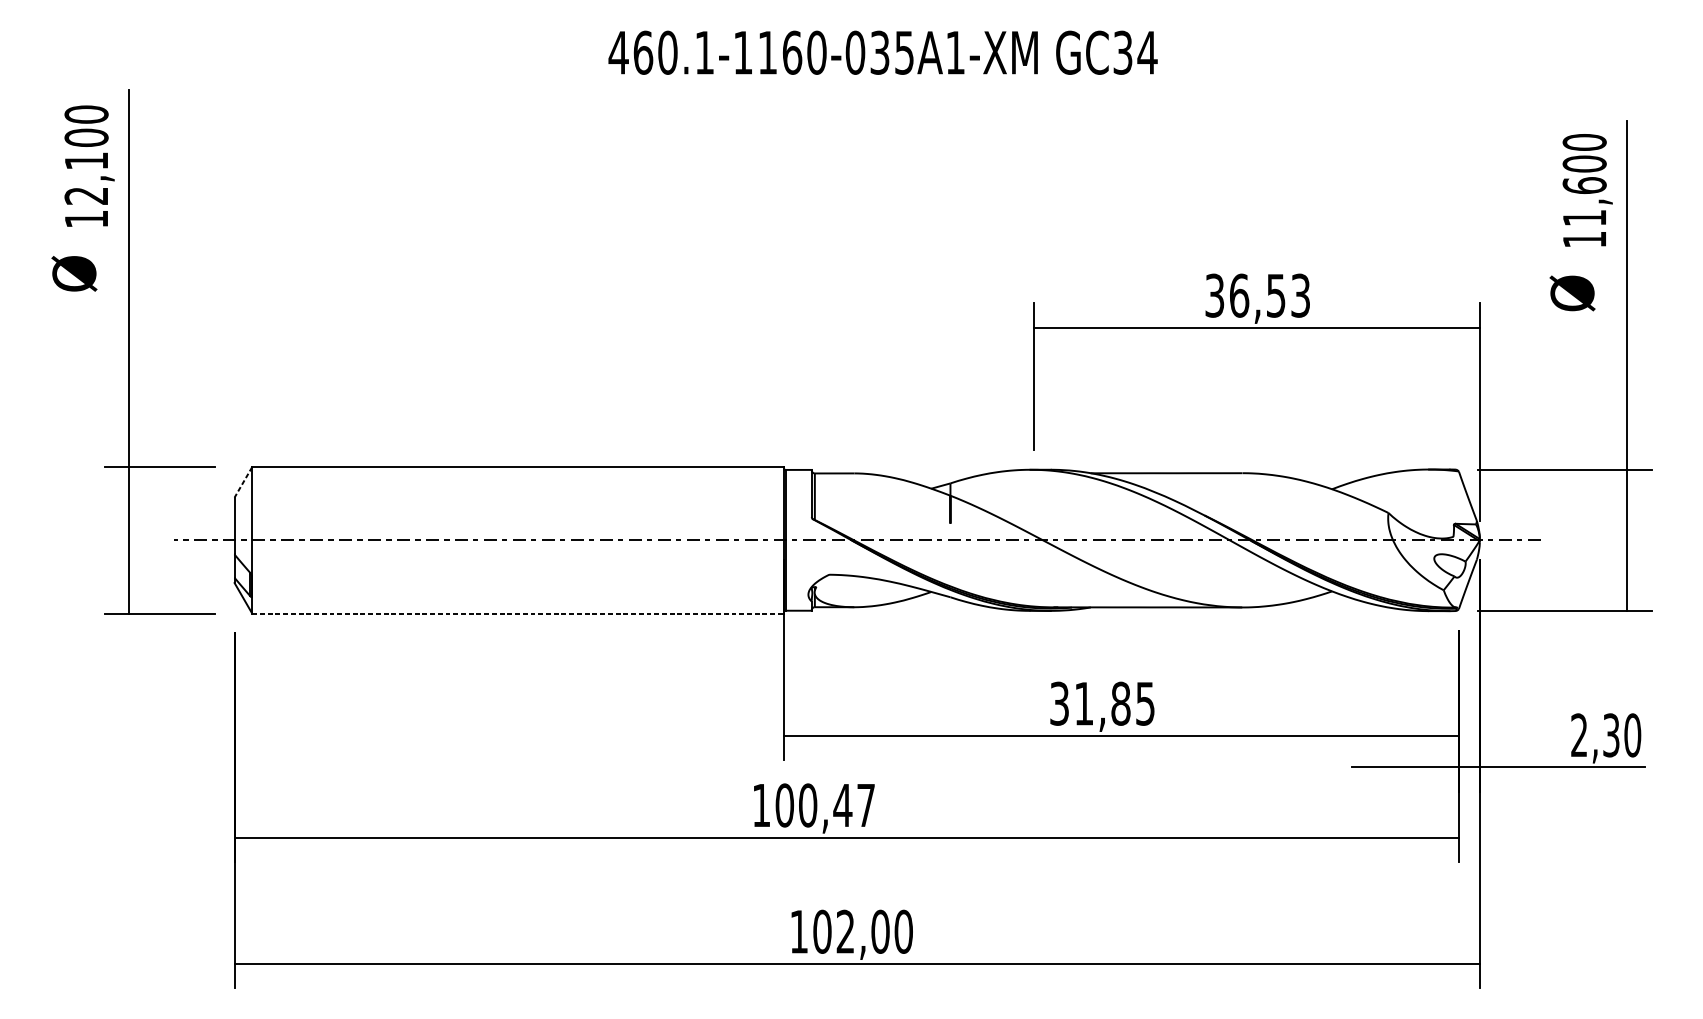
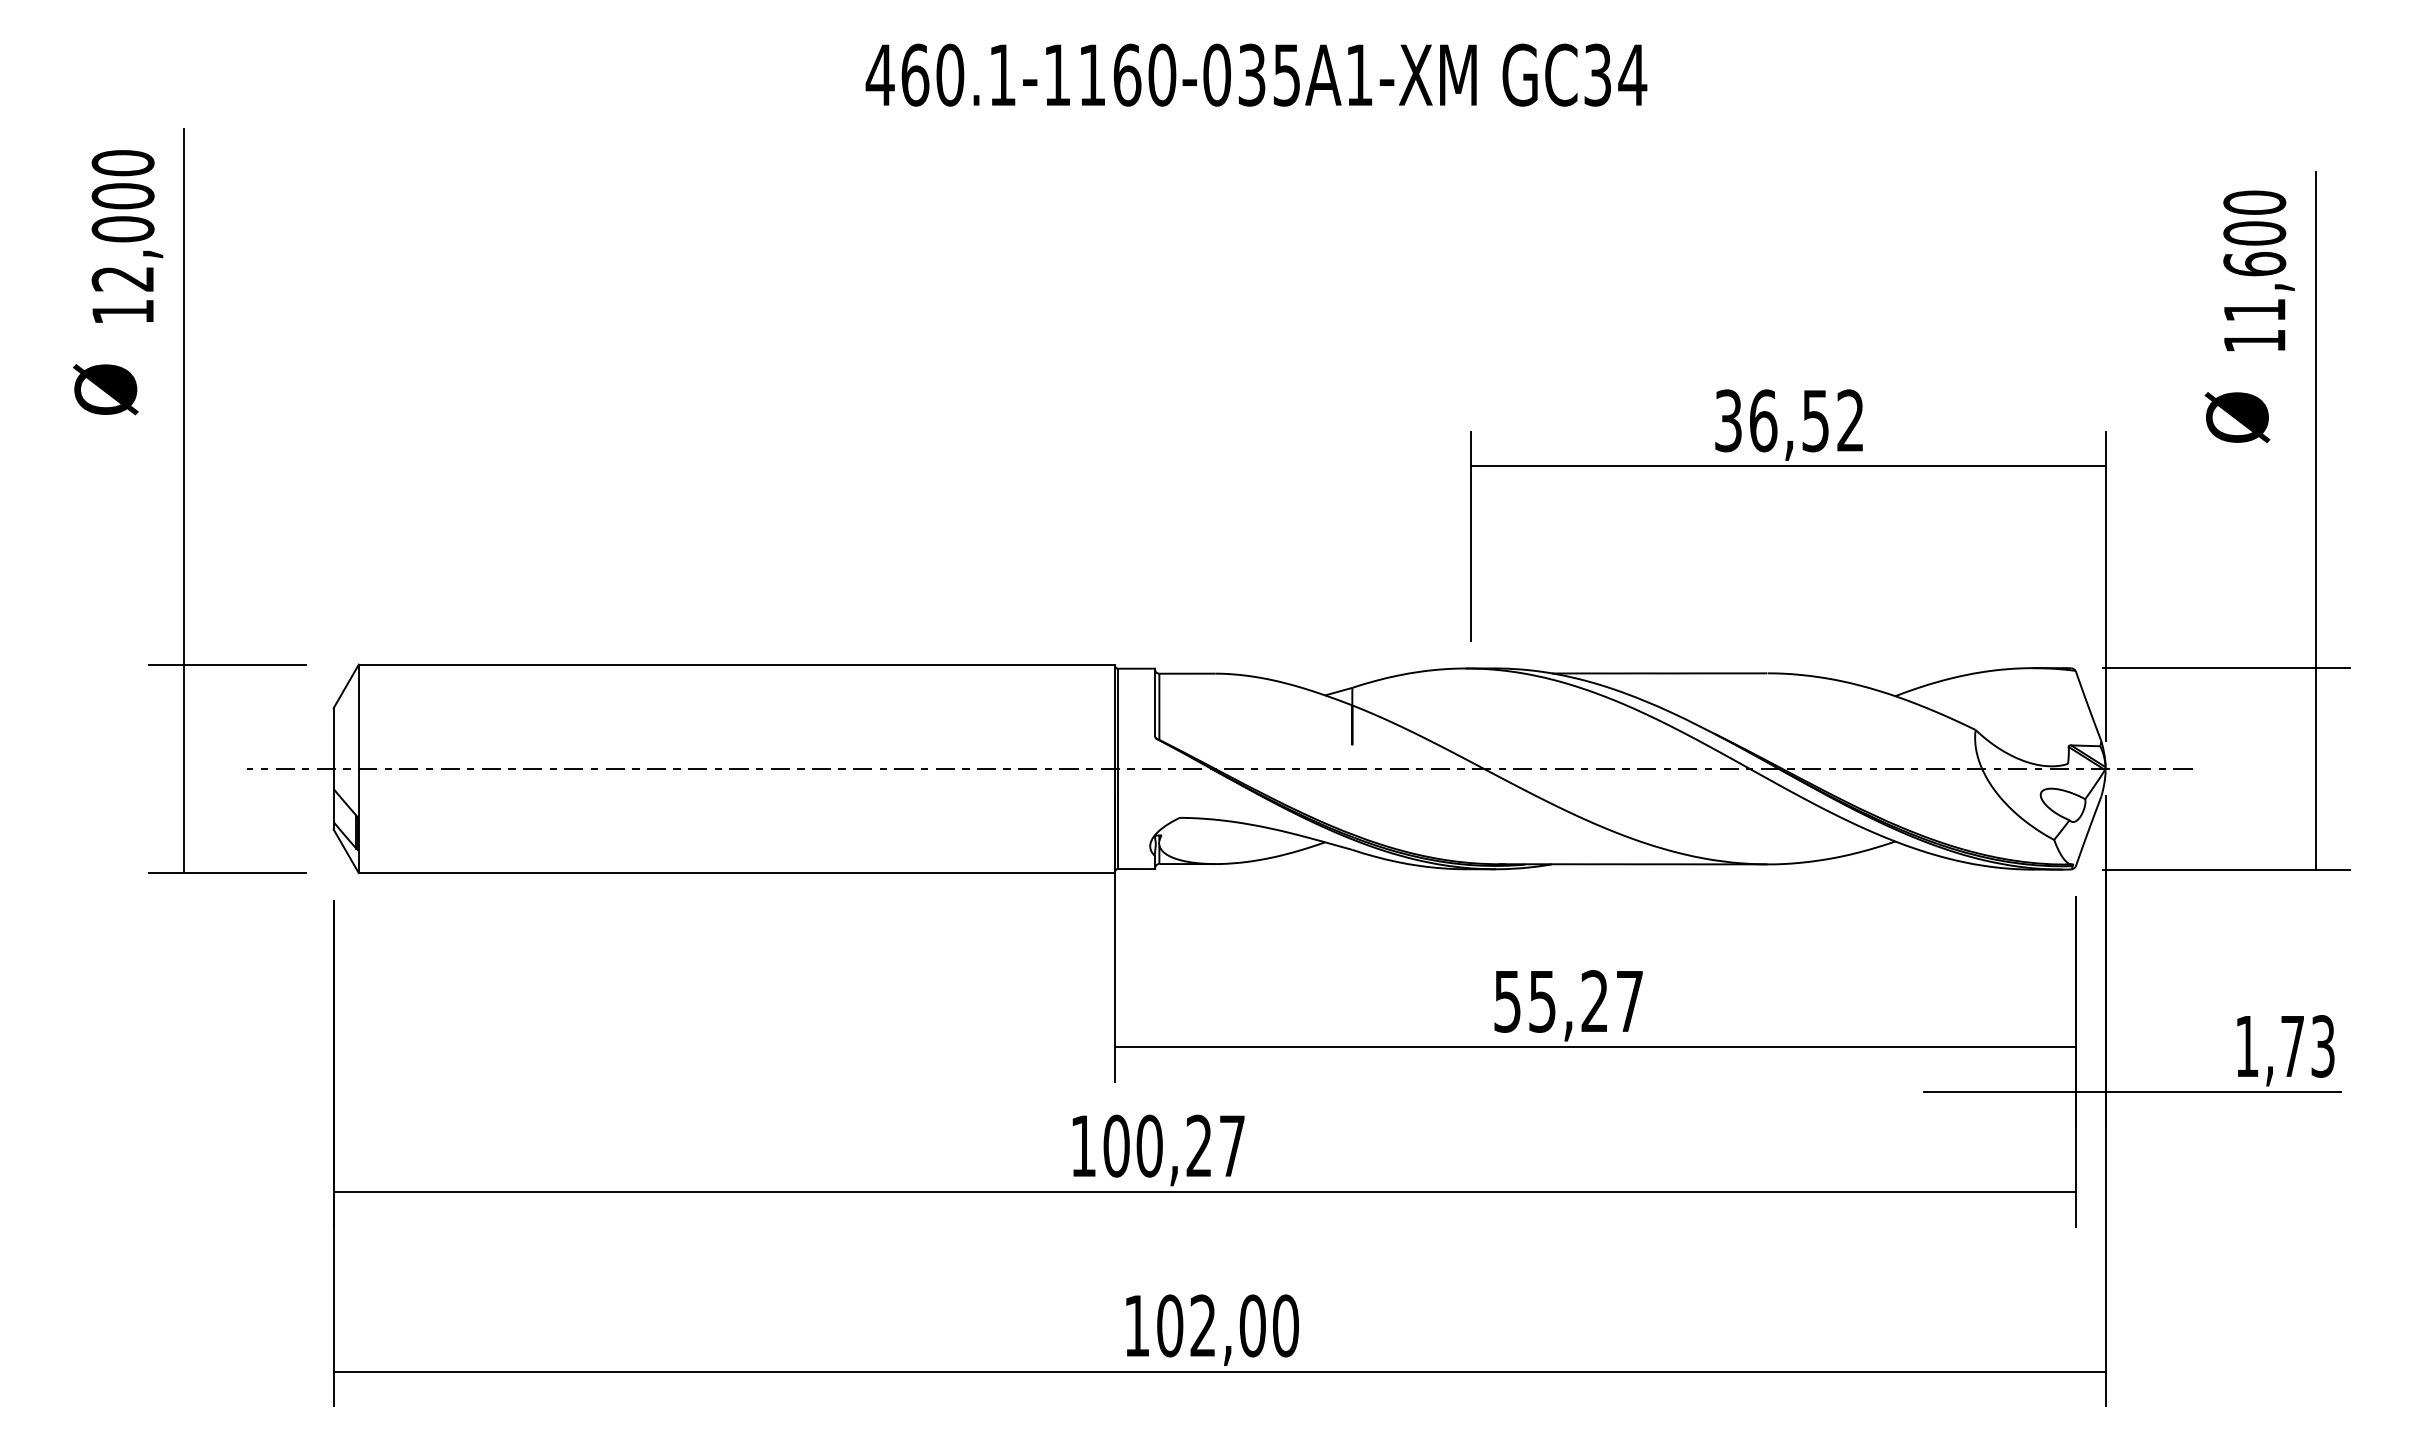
text: (86, 161) -> (122, 229), 12,100 -> 12,000
text: (1300, 295) -> (1850, 420), 36,53 -> 36,52
line: (243, 482) -> (346, 686), dashed -> solid
line: (518, 613) -> (737, 873), dashed -> solid
text: (1102, 703) -> (1568, 1001), 31,85 -> 55,27
text: (1606, 735) -> (2285, 1046), 2,30 -> 1,73
text: (842, 805) -> (1198, 1145), 100,47 -> 100,27

